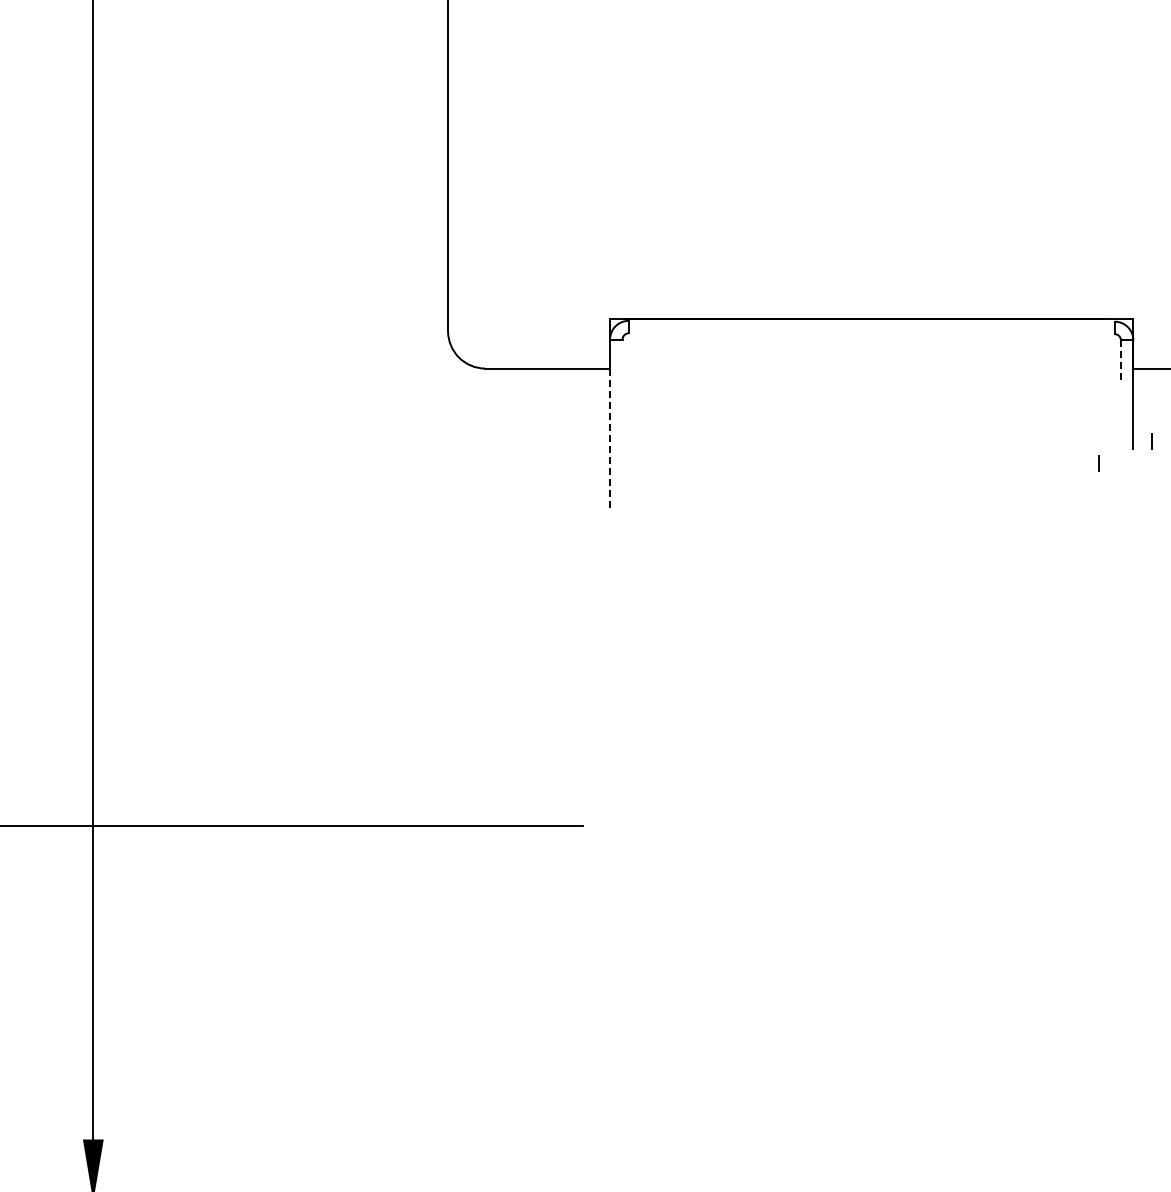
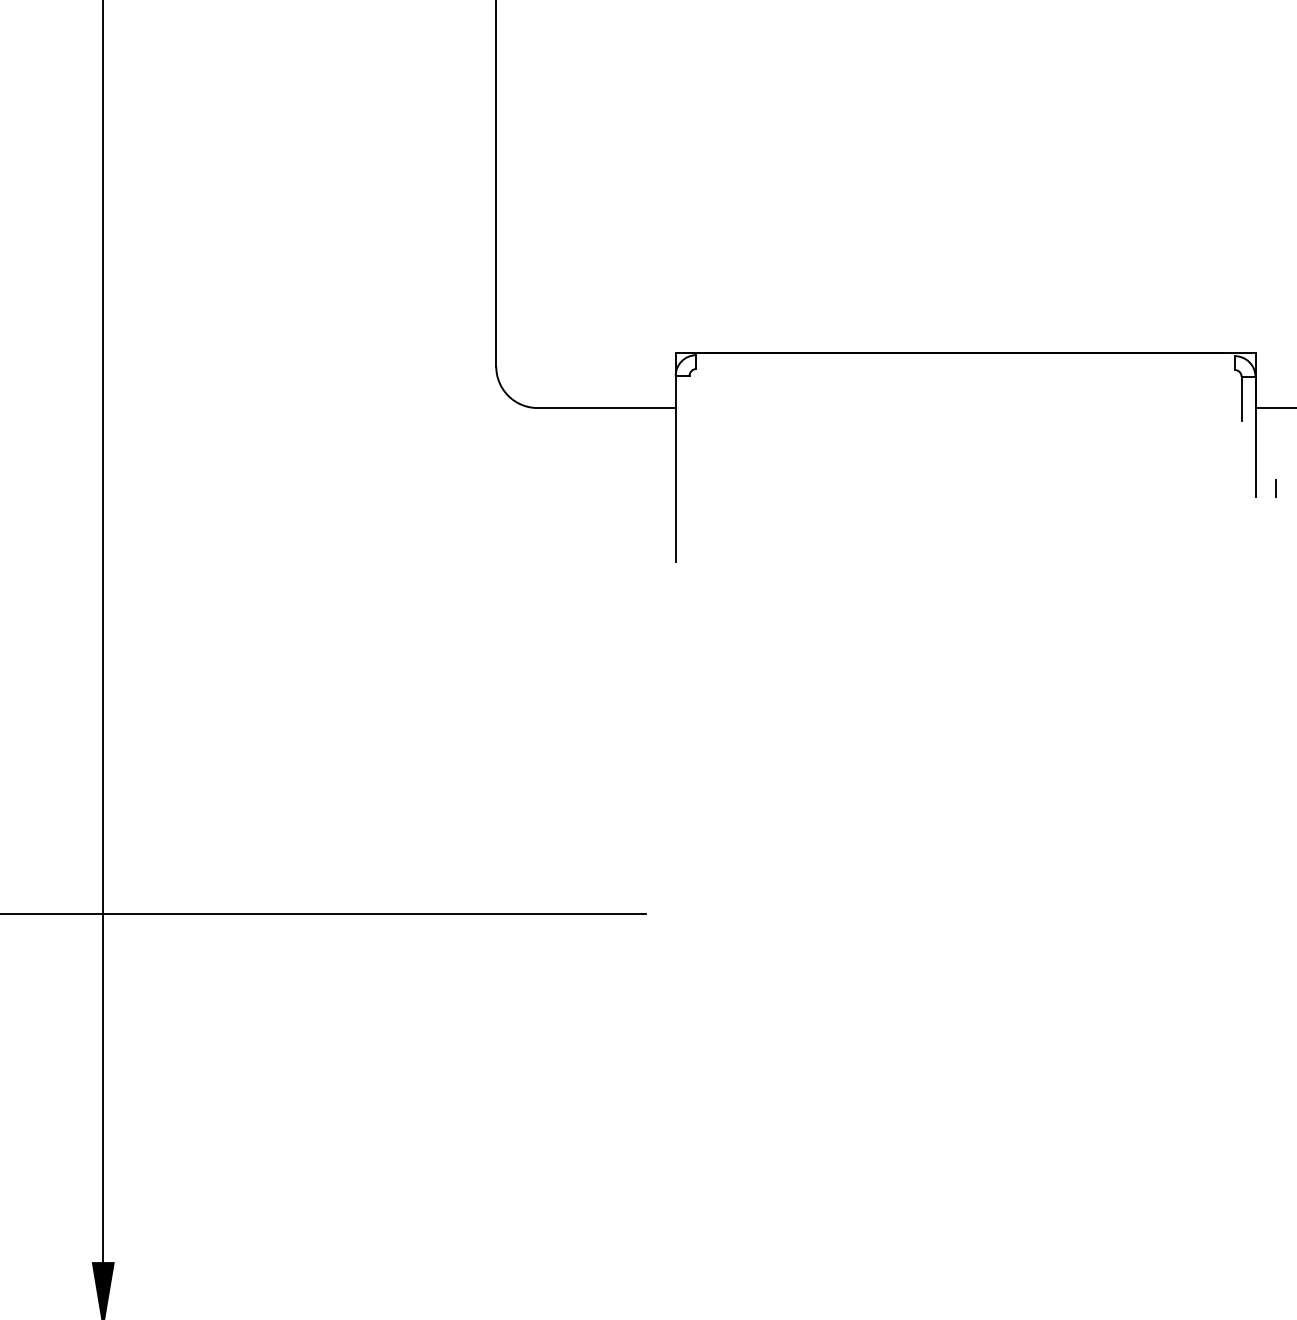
line: (1120, 360) -> (1241, 399), dashed -> solid
line: (610, 438) -> (676, 485), dashed -> solid
line: (1098, 463) -> (1216, 513), removed

